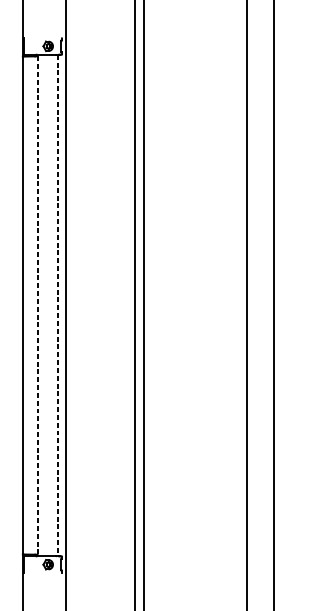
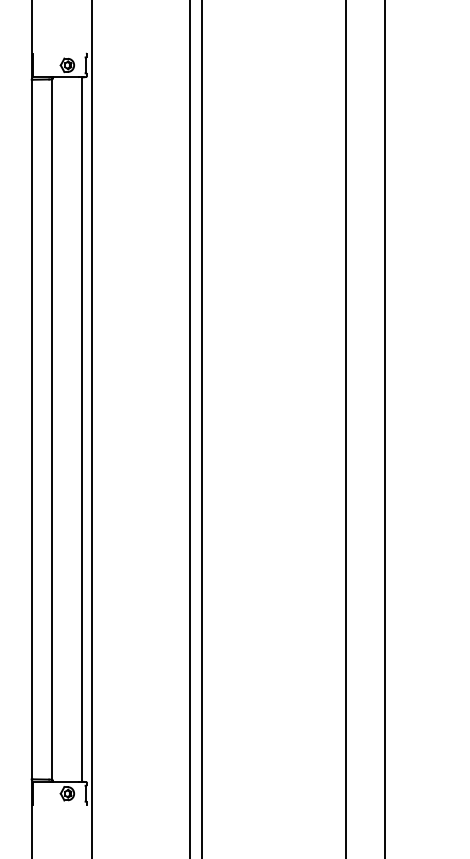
line: (37, 306) -> (52, 430), dashed -> solid
line: (58, 306) -> (81, 430), dashed -> solid

